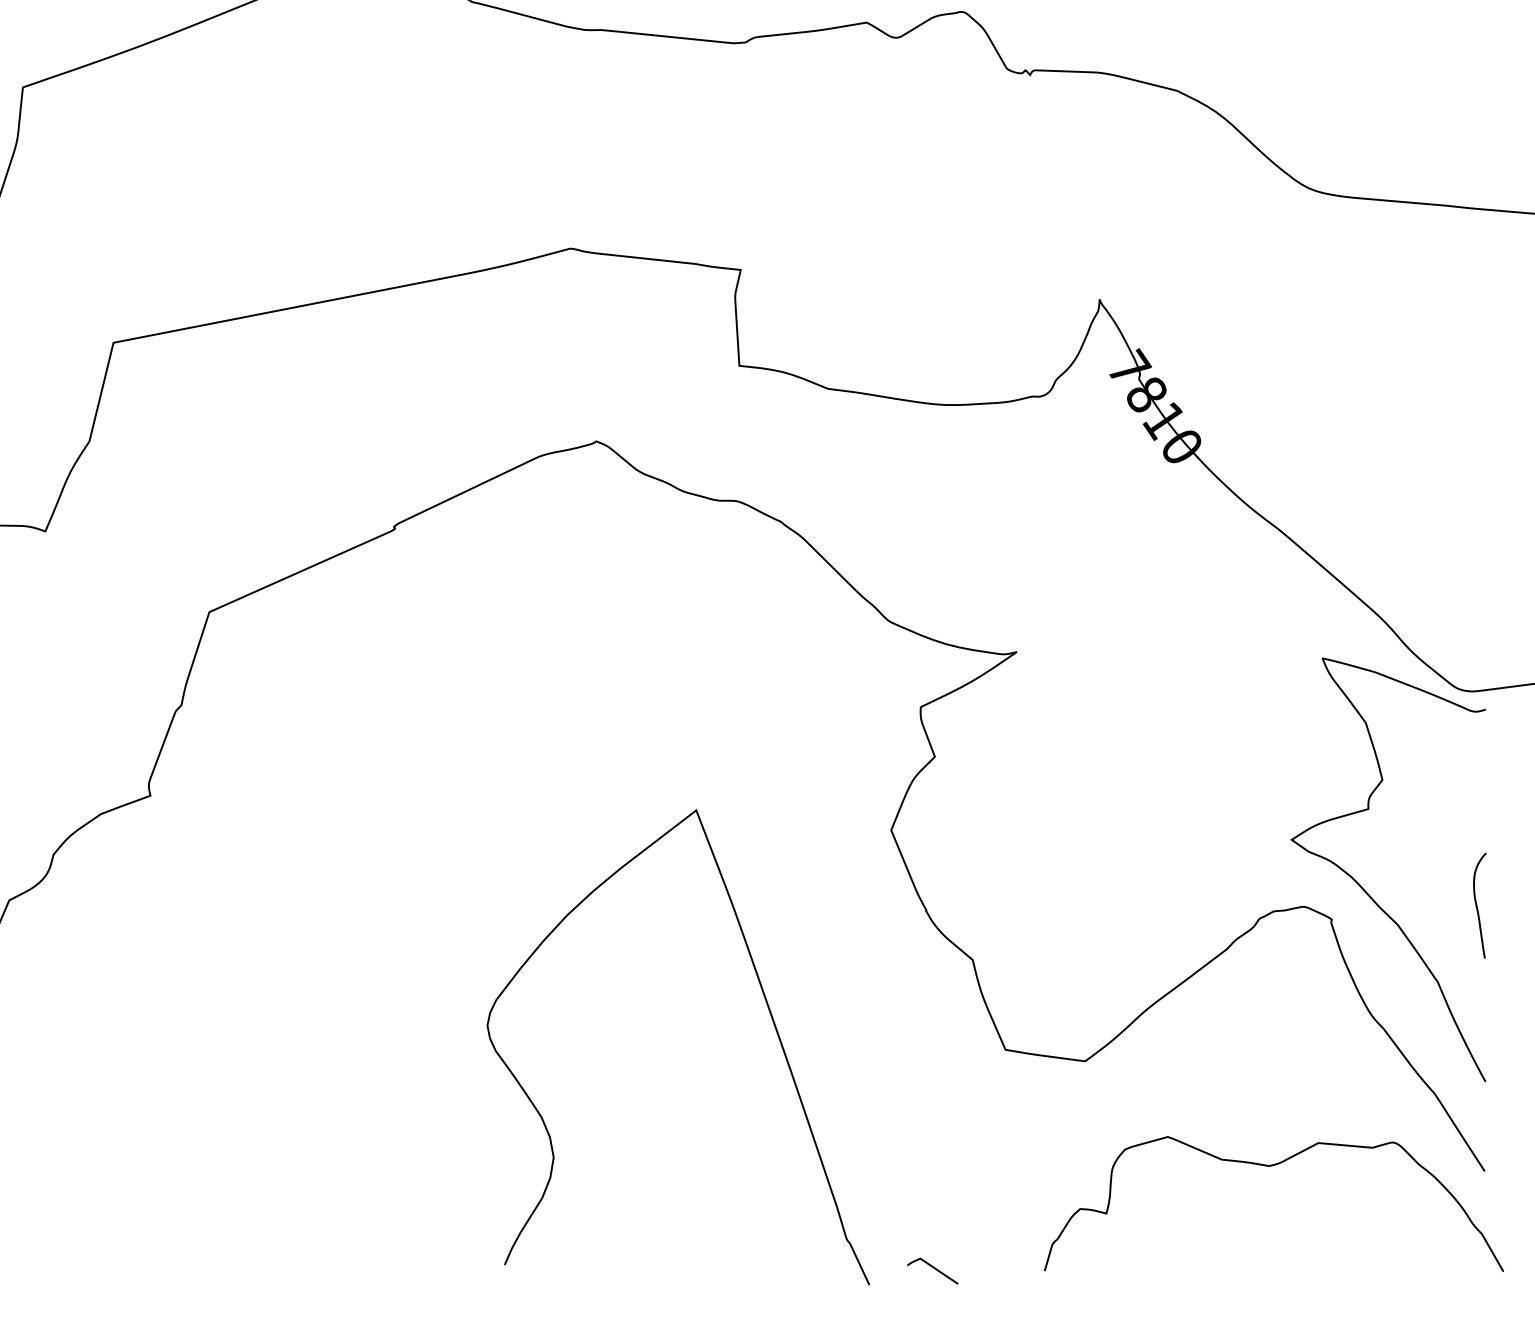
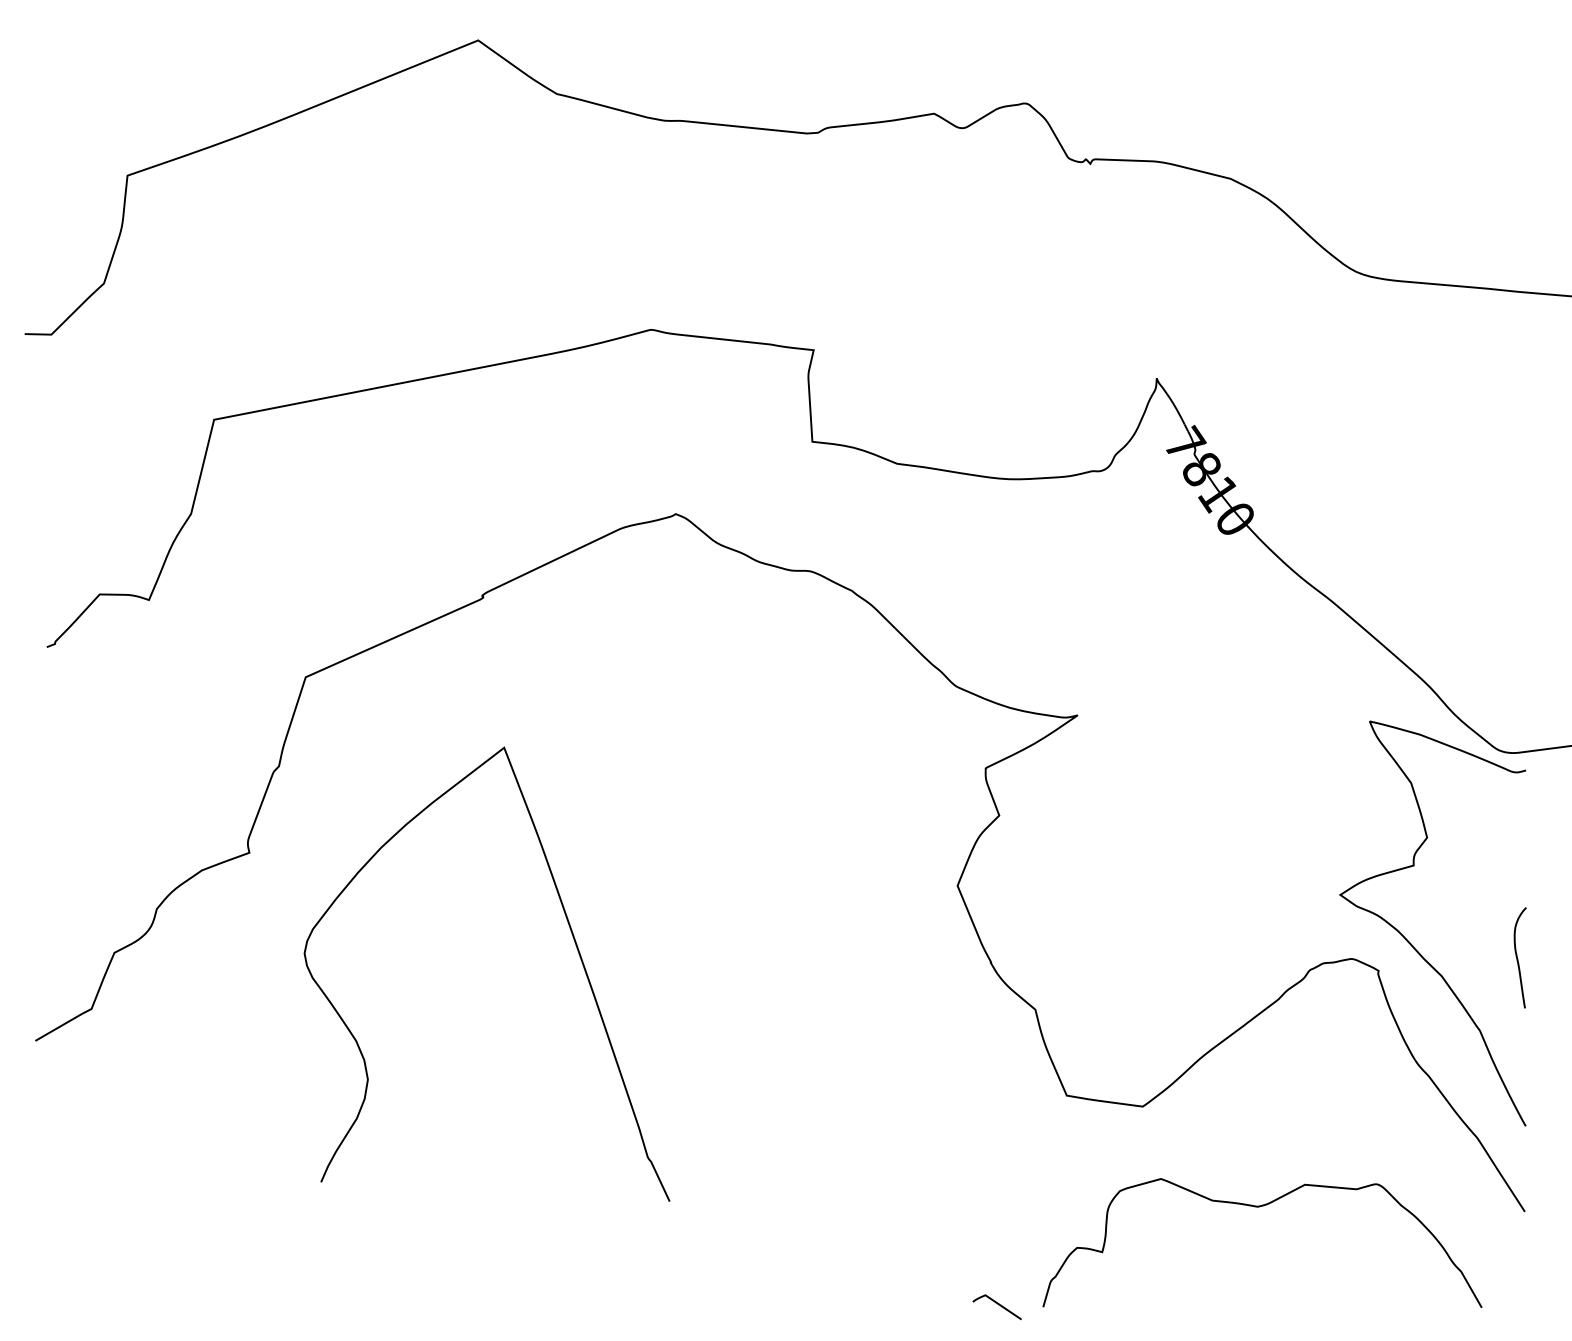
curve: (767, 1008) -> (572, 937), moved
curve: (1271, 1166) -> (1260, 1207), moved

